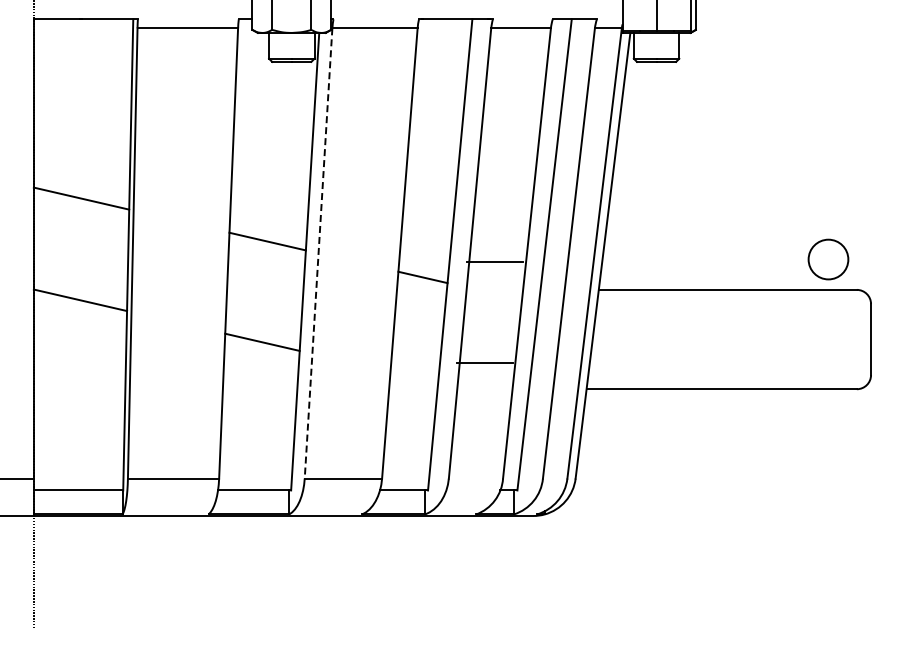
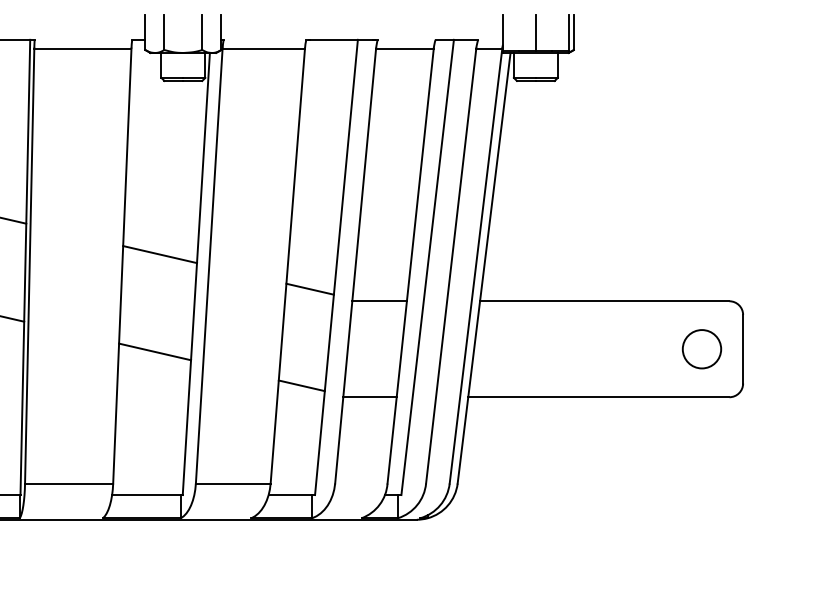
line: (318, 253) -> (209, 266), dashed -> solid
circle: (828, 259) -> (702, 349), moved
line: (494, 261) -> (379, 300), moved
line: (484, 363) -> (369, 397), moved
line: (414, 376) -> (301, 384), added

